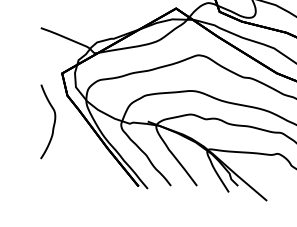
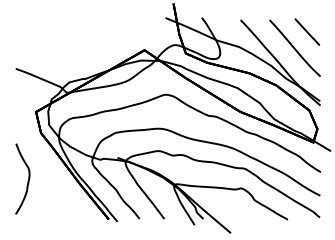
curve: (53, 124) -> (27, 181), moved

